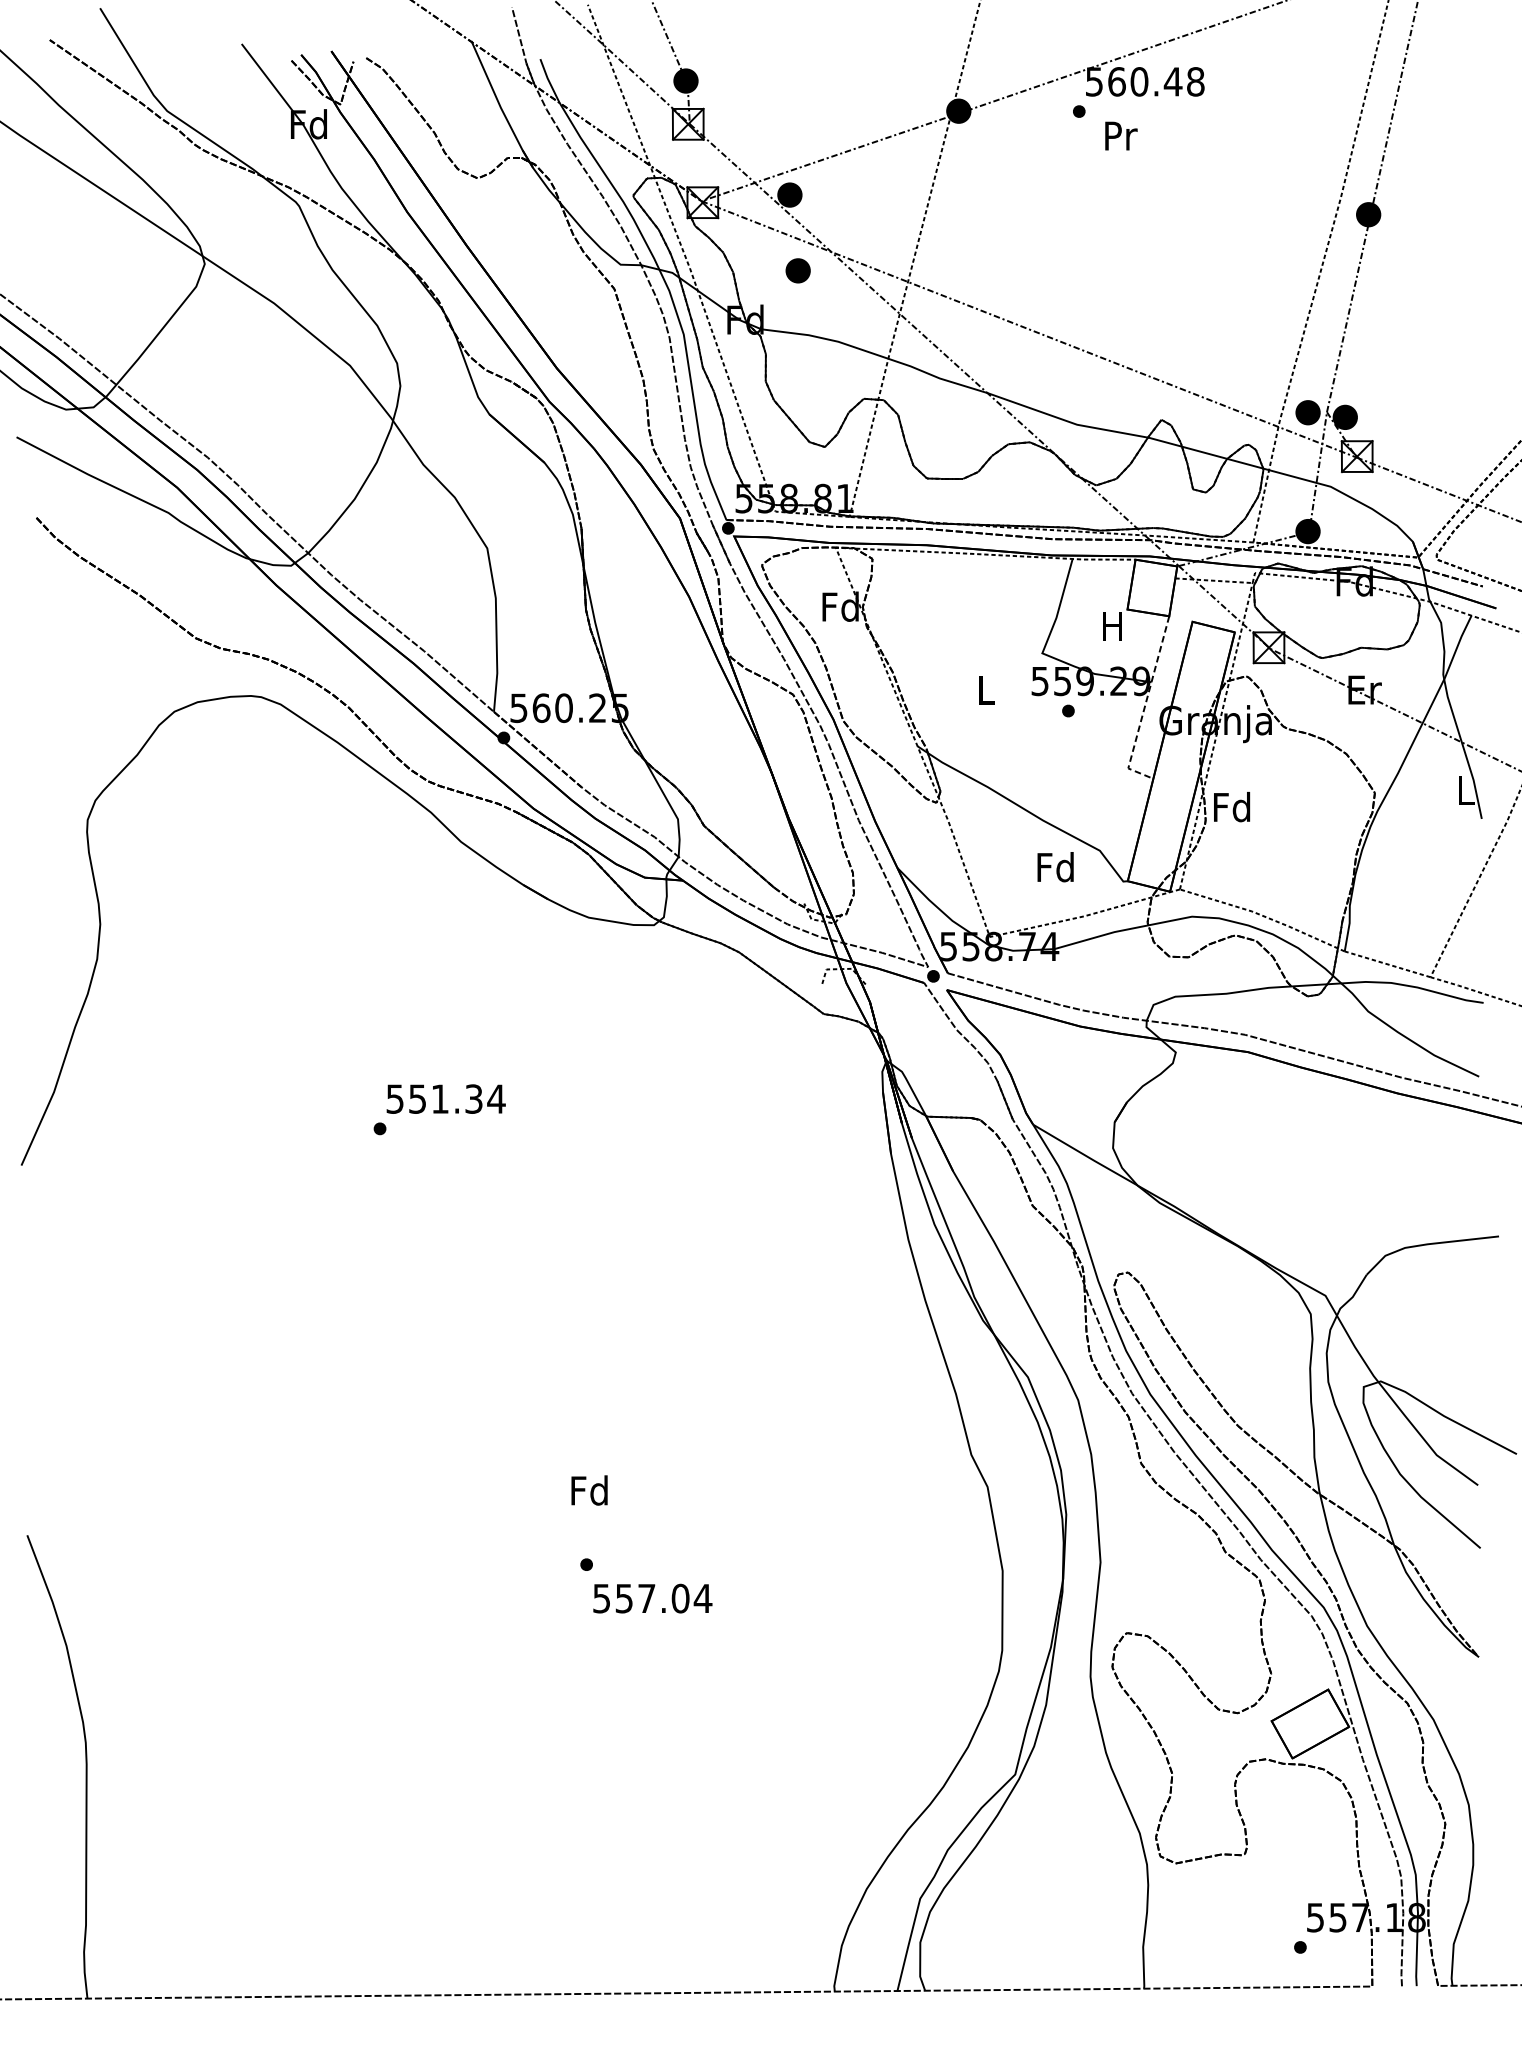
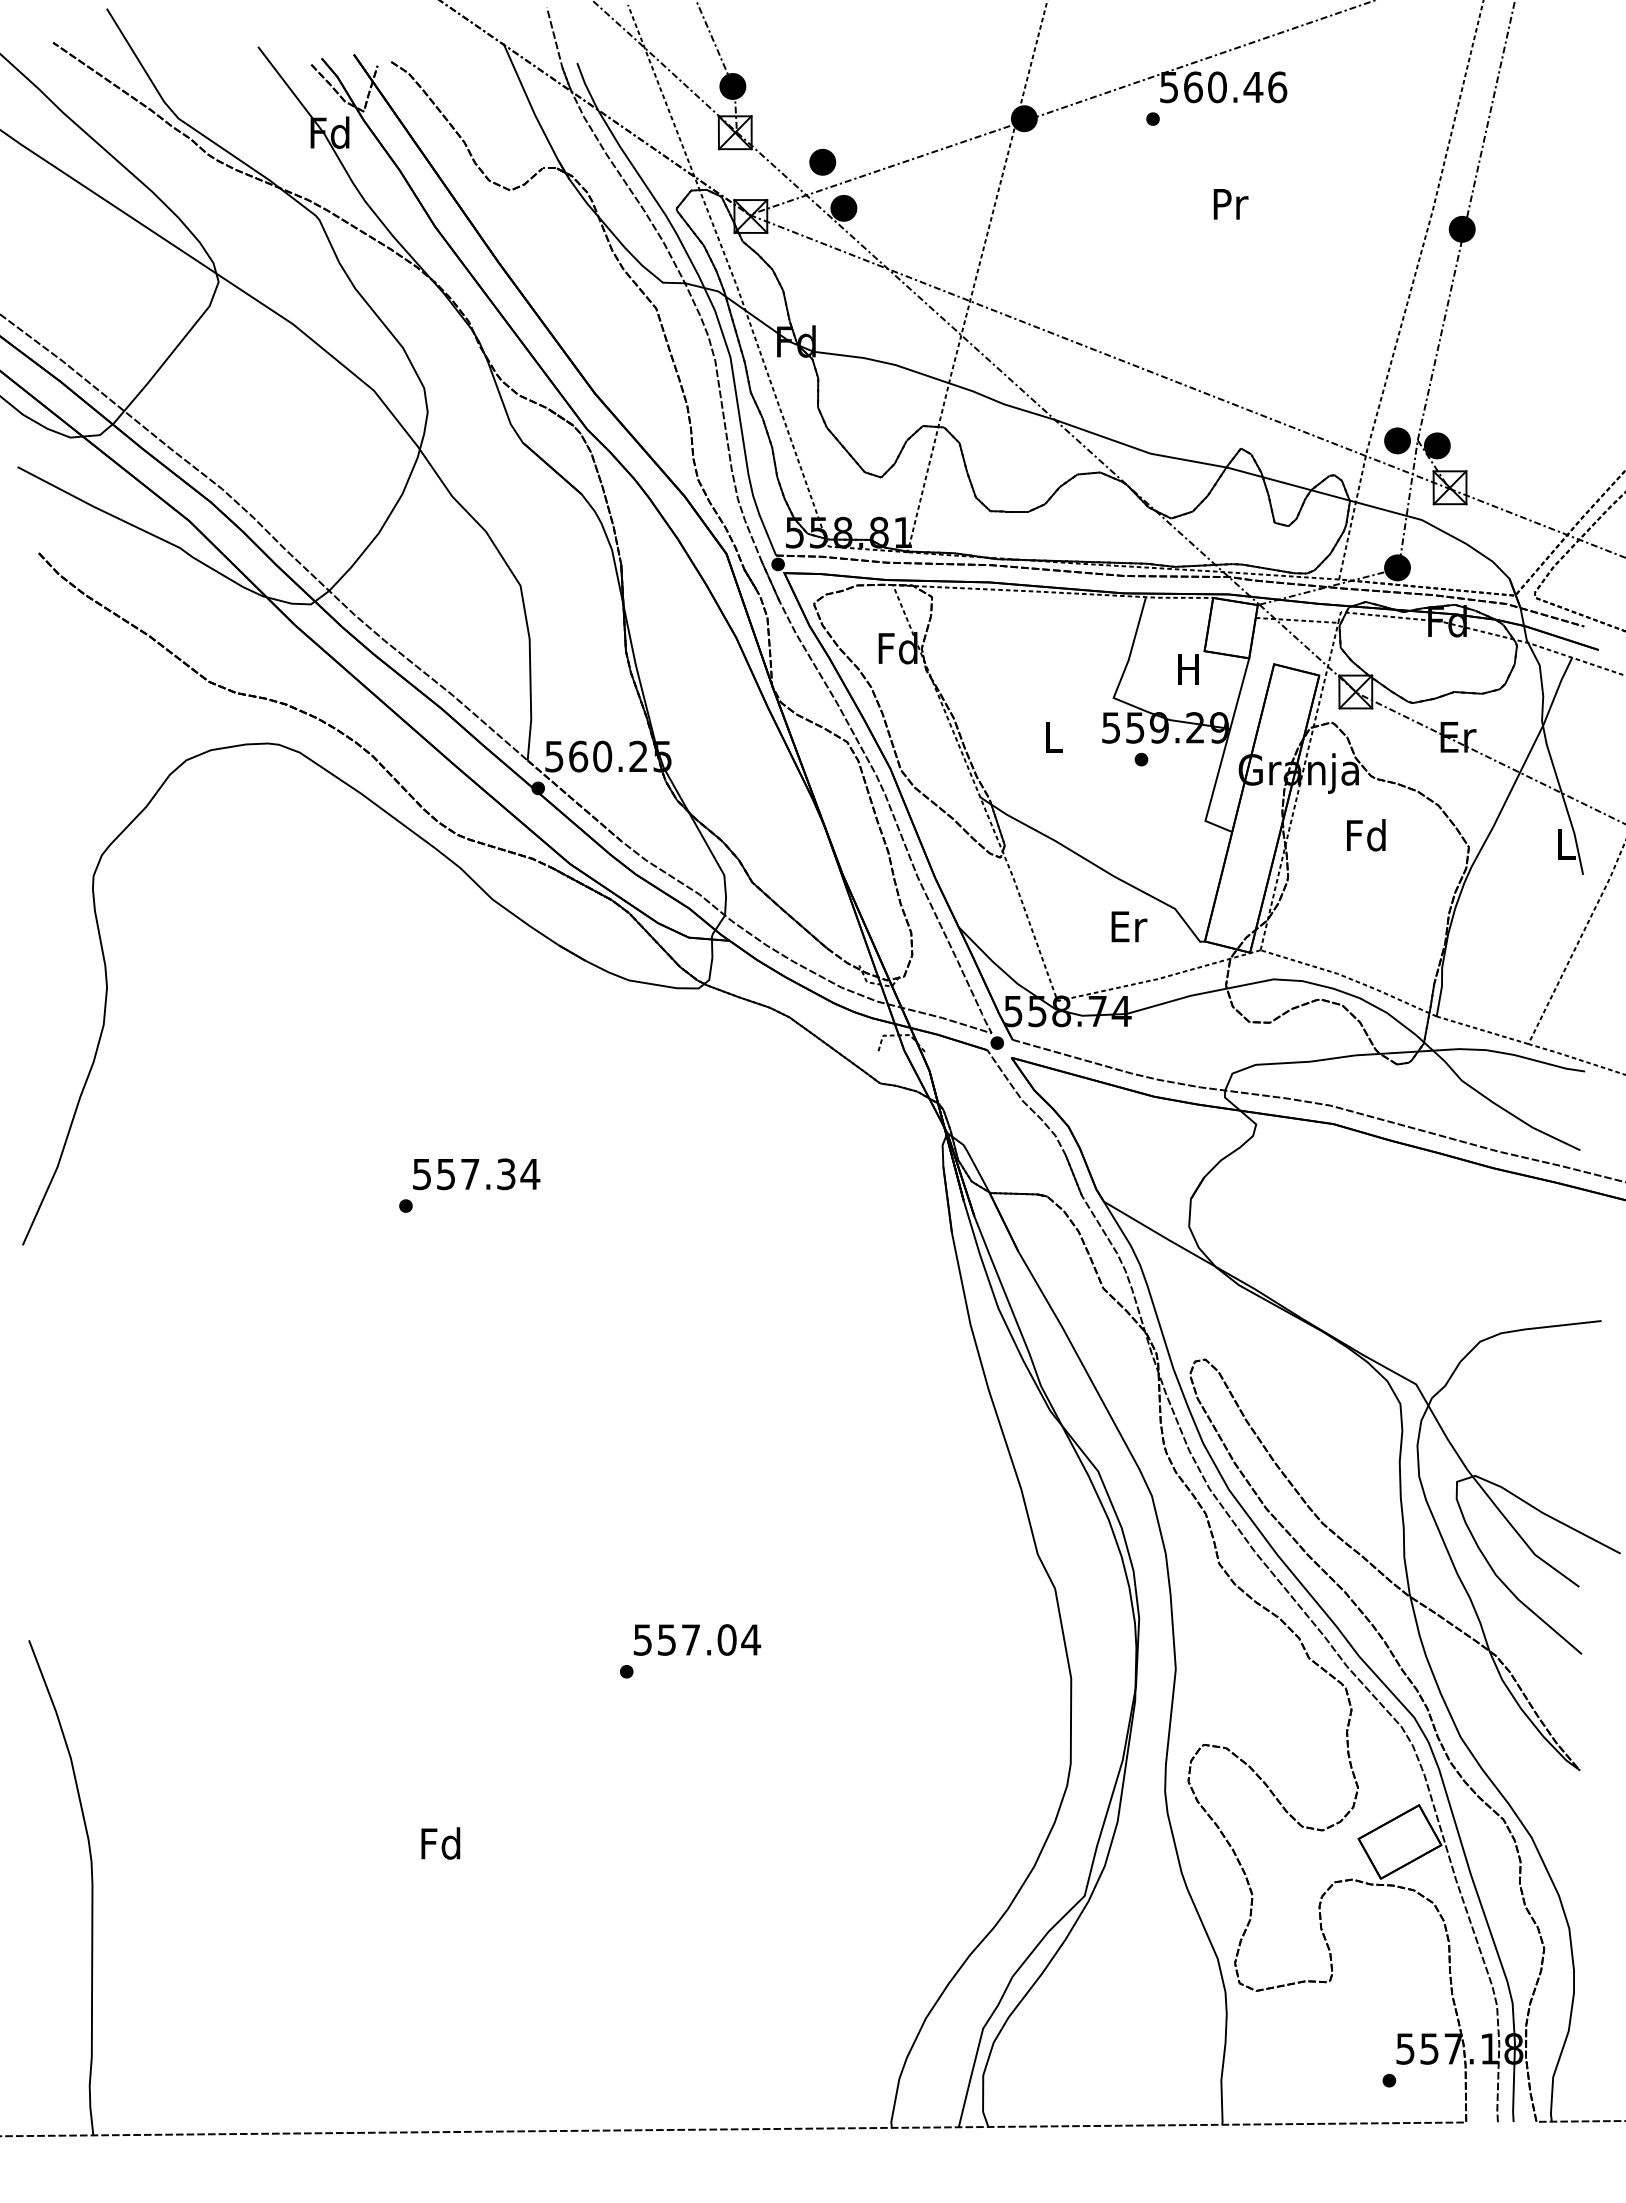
text: (1195, 81) -> (1277, 87), 560.48 -> 560.46
text: (1120, 136) -> (1230, 204), moved
part: (797, 270) -> (822, 161), moved
line: (1145, 706) -> (1223, 754), dashed -> solid
text: (1232, 807) -> (1366, 835), moved
text: (1055, 867) -> (1127, 926), Fd -> Er
text: (440, 1099) -> (470, 1174), 551.34 -> 557.34
text: (589, 1490) -> (440, 1843), moved
text: (652, 1598) -> (697, 1639), moved

